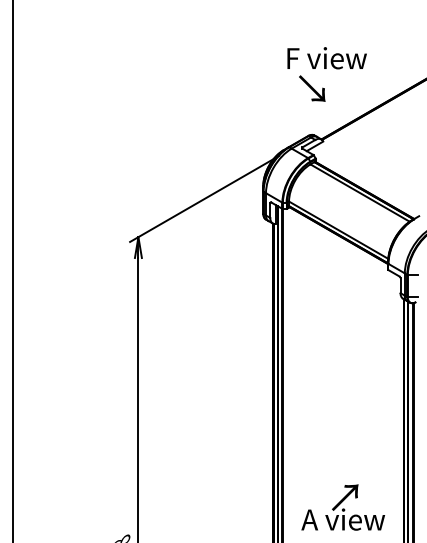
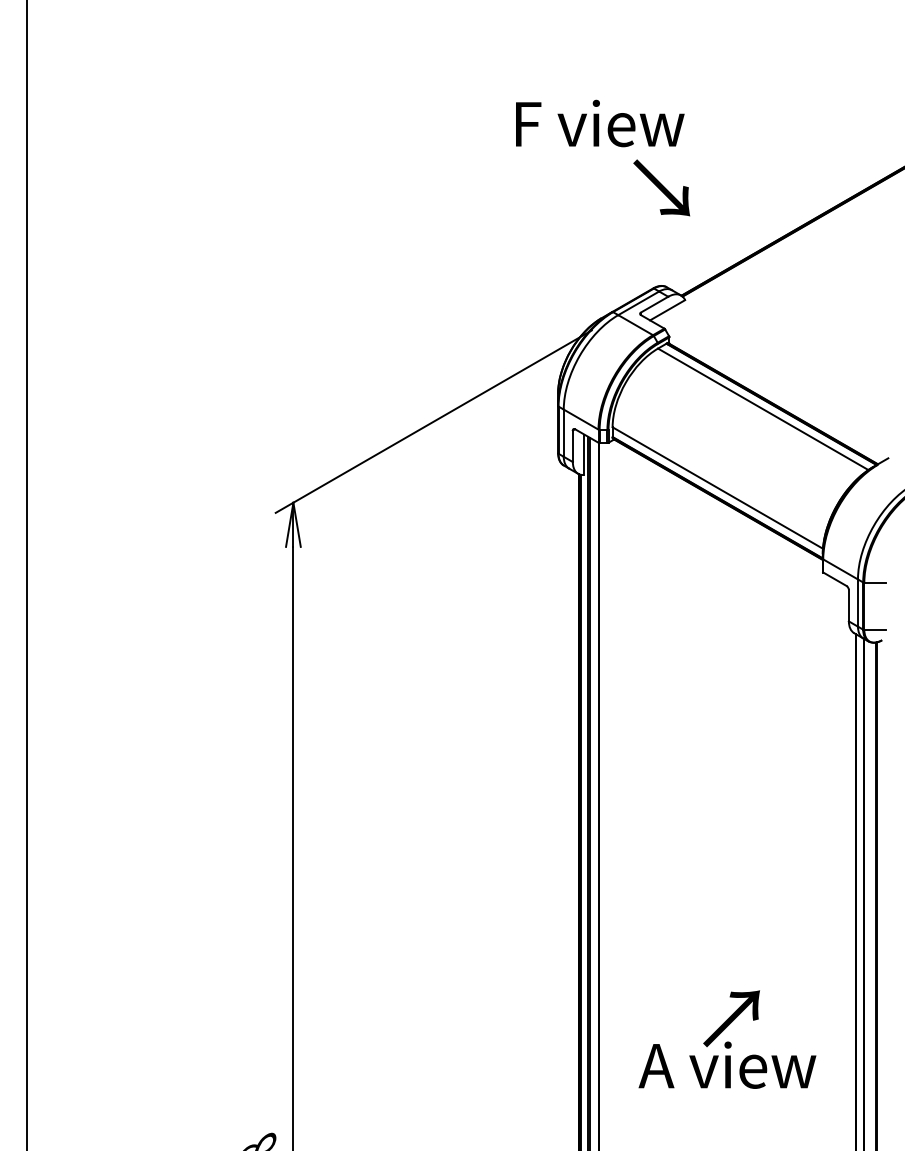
text: (326, 58) -> (598, 124), moved
text: (343, 507) -> (728, 1039), moved

